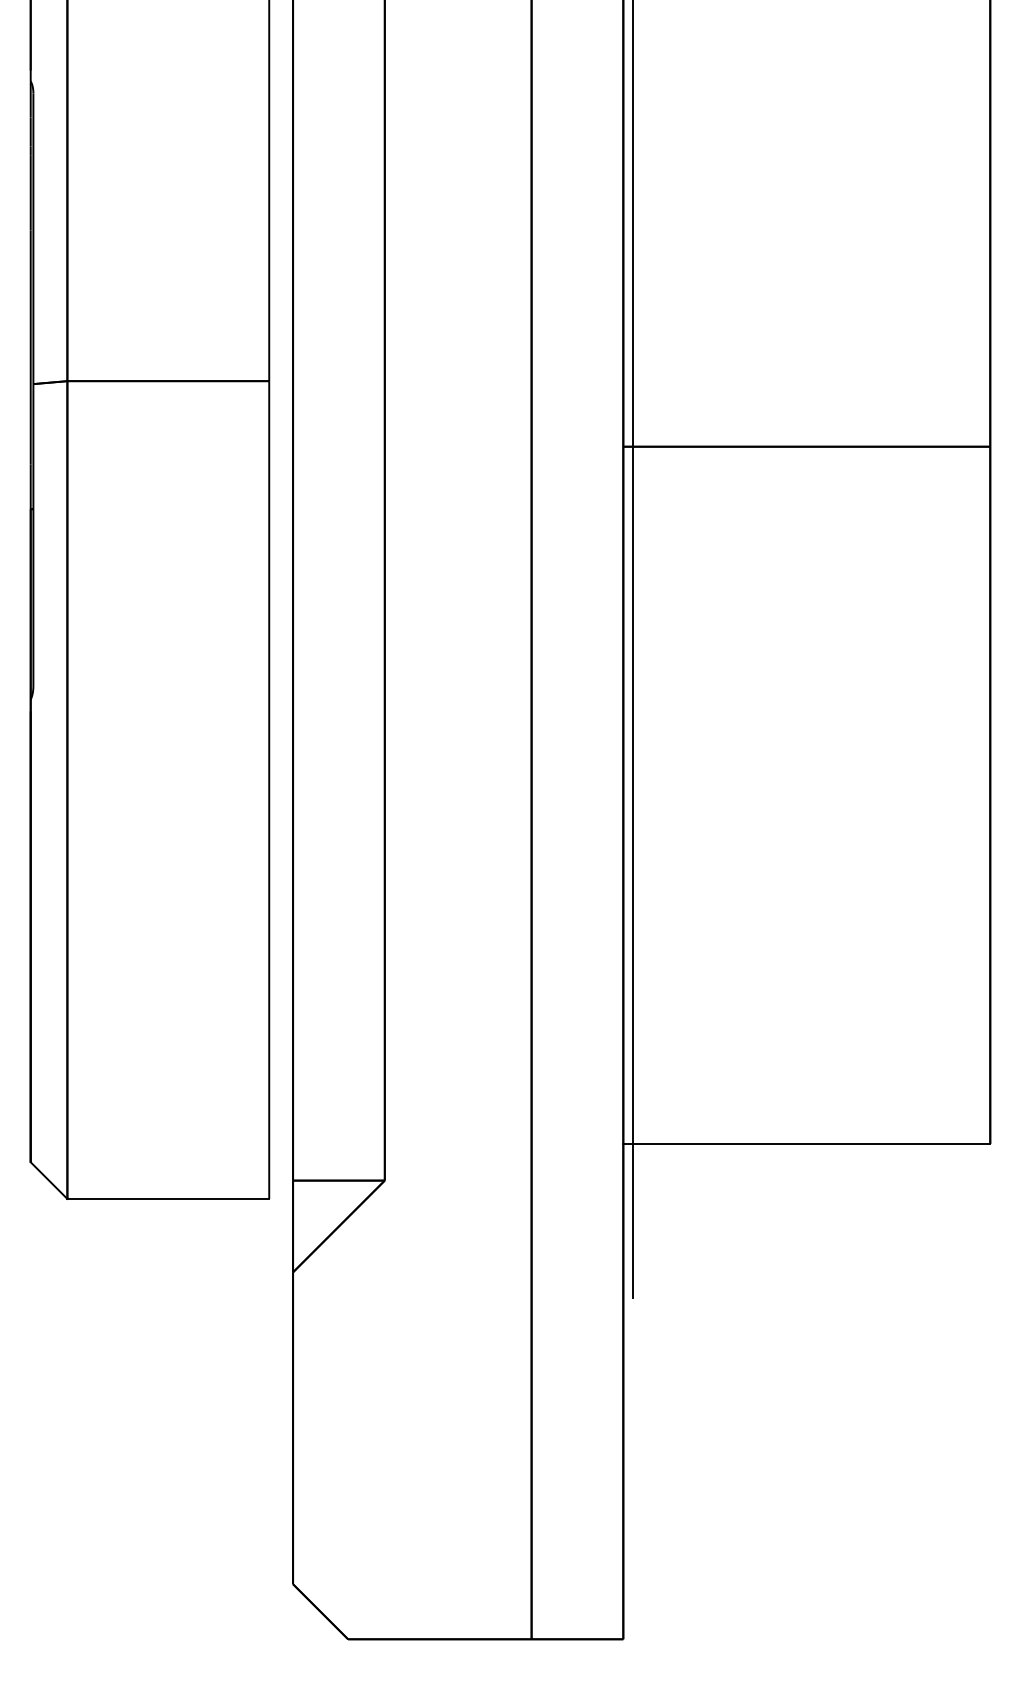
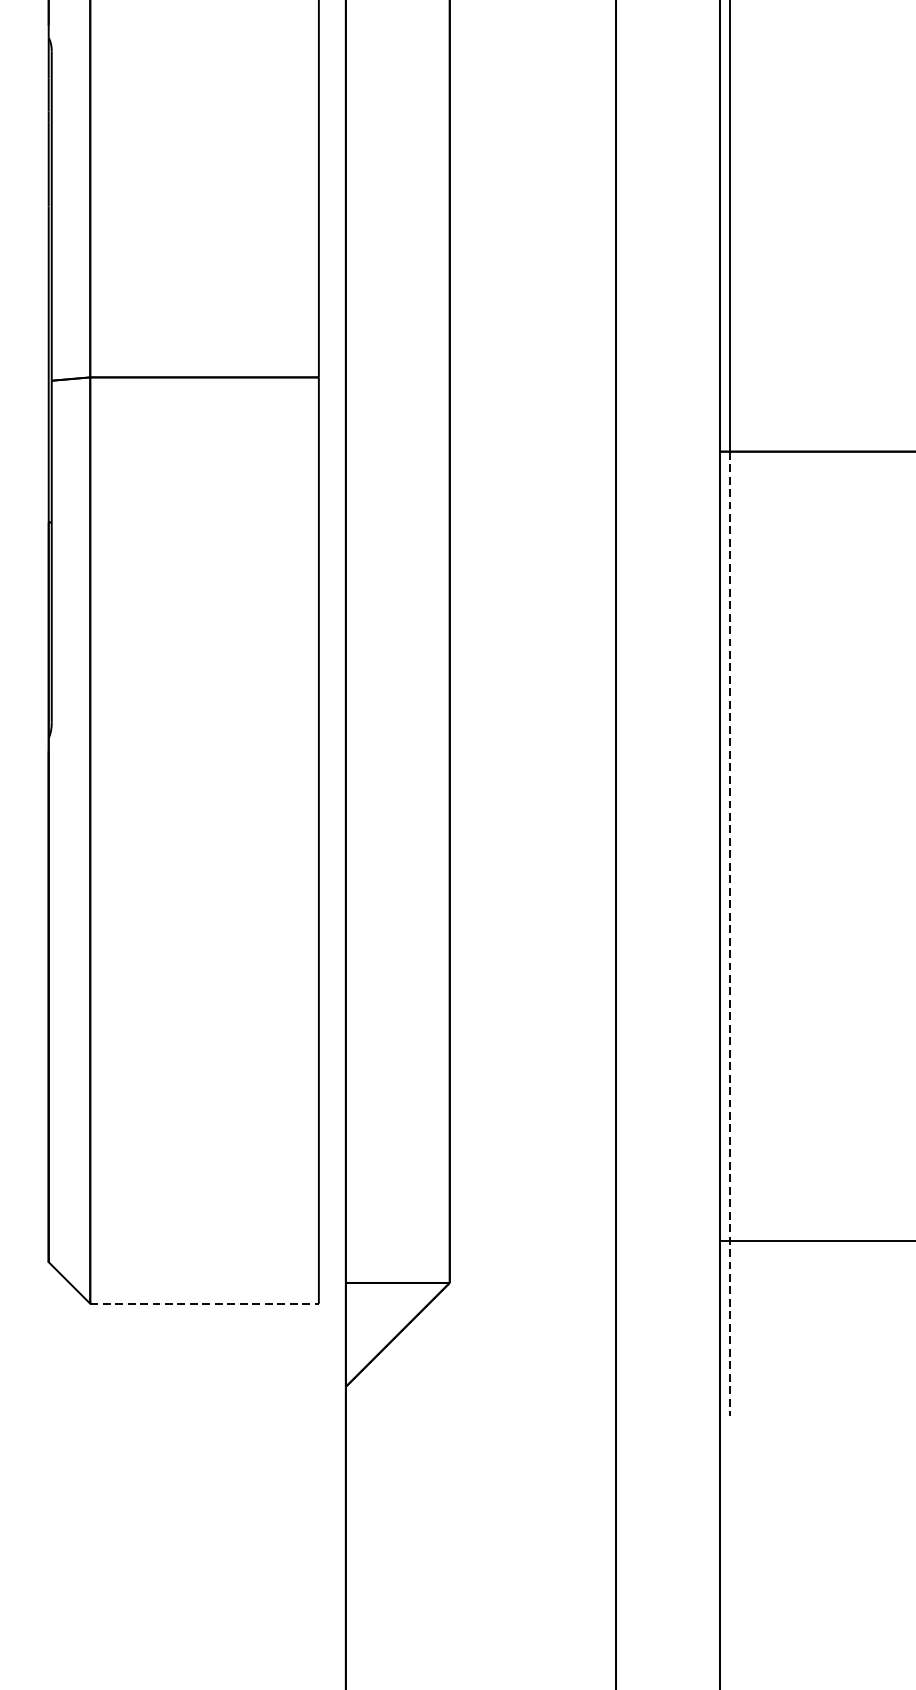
line: (632, 872) -> (730, 933), solid -> dashed
line: (168, 1198) -> (204, 1303), solid -> dashed

